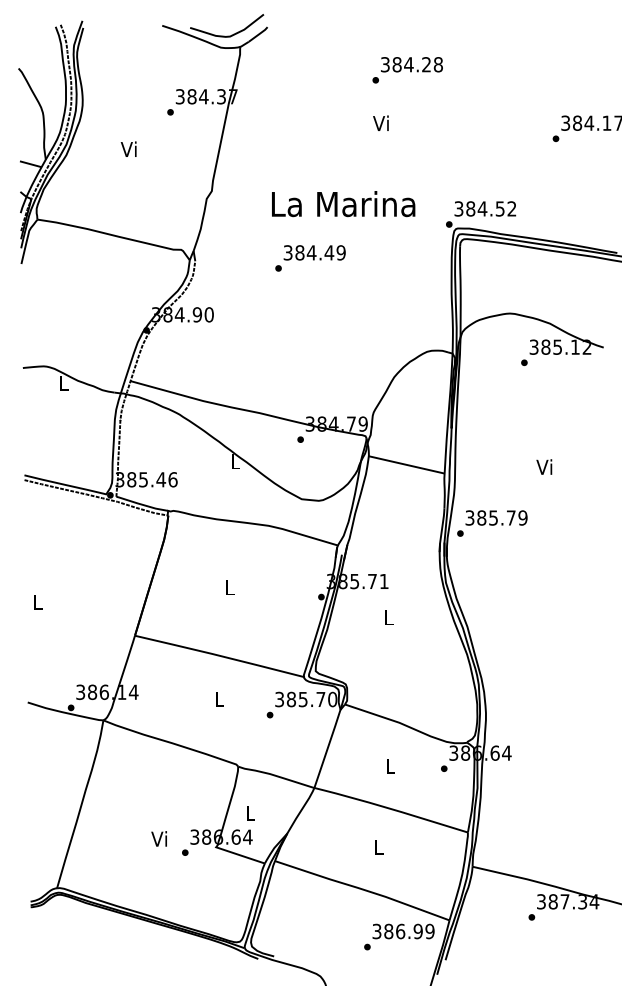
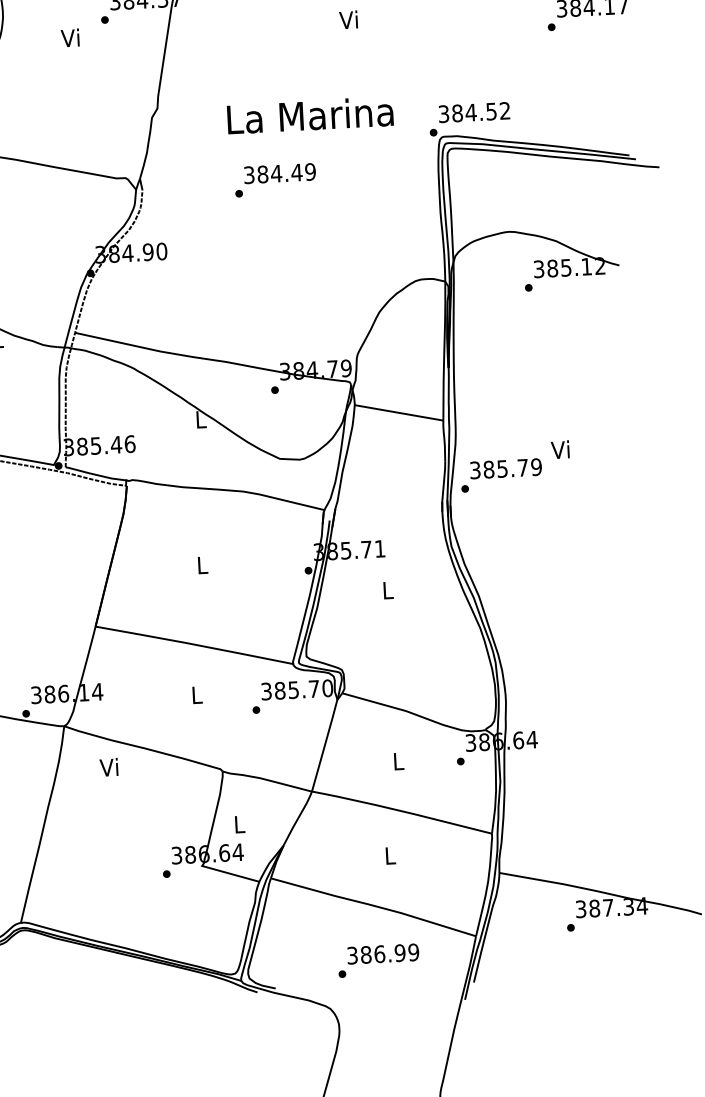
text: (128, 148) -> (69, 37), moved
text: (544, 466) -> (560, 449), moved
text: (158, 838) -> (108, 766), moved
text: (399, 936) -> (378, 960), moved

